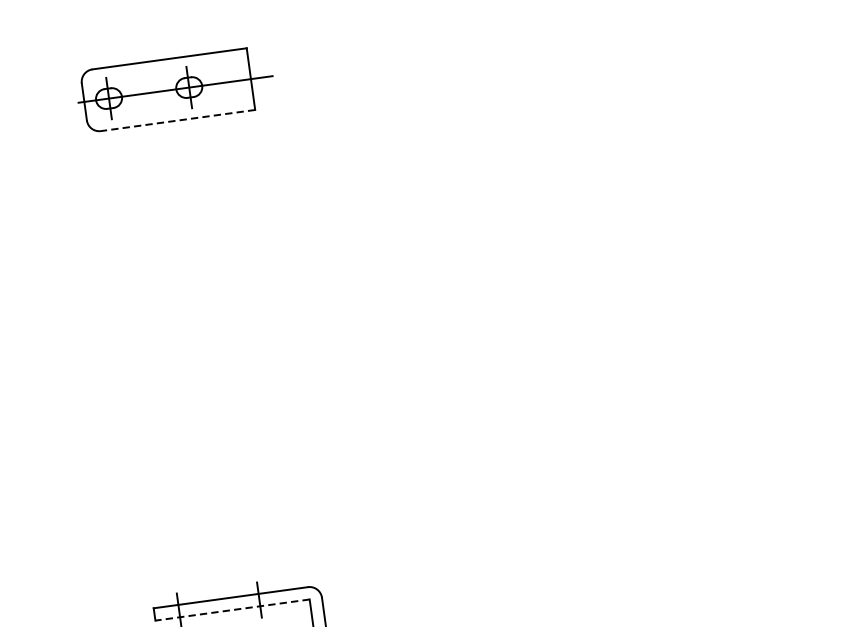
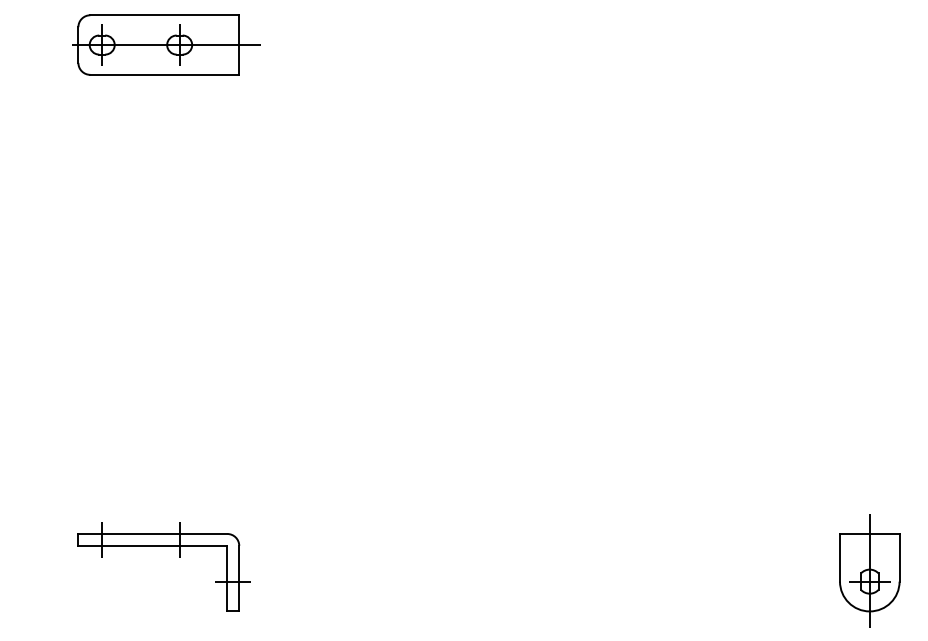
line: (177, 120) -> (164, 74), dashed -> solid
line: (232, 609) -> (152, 545), dashed -> solid

